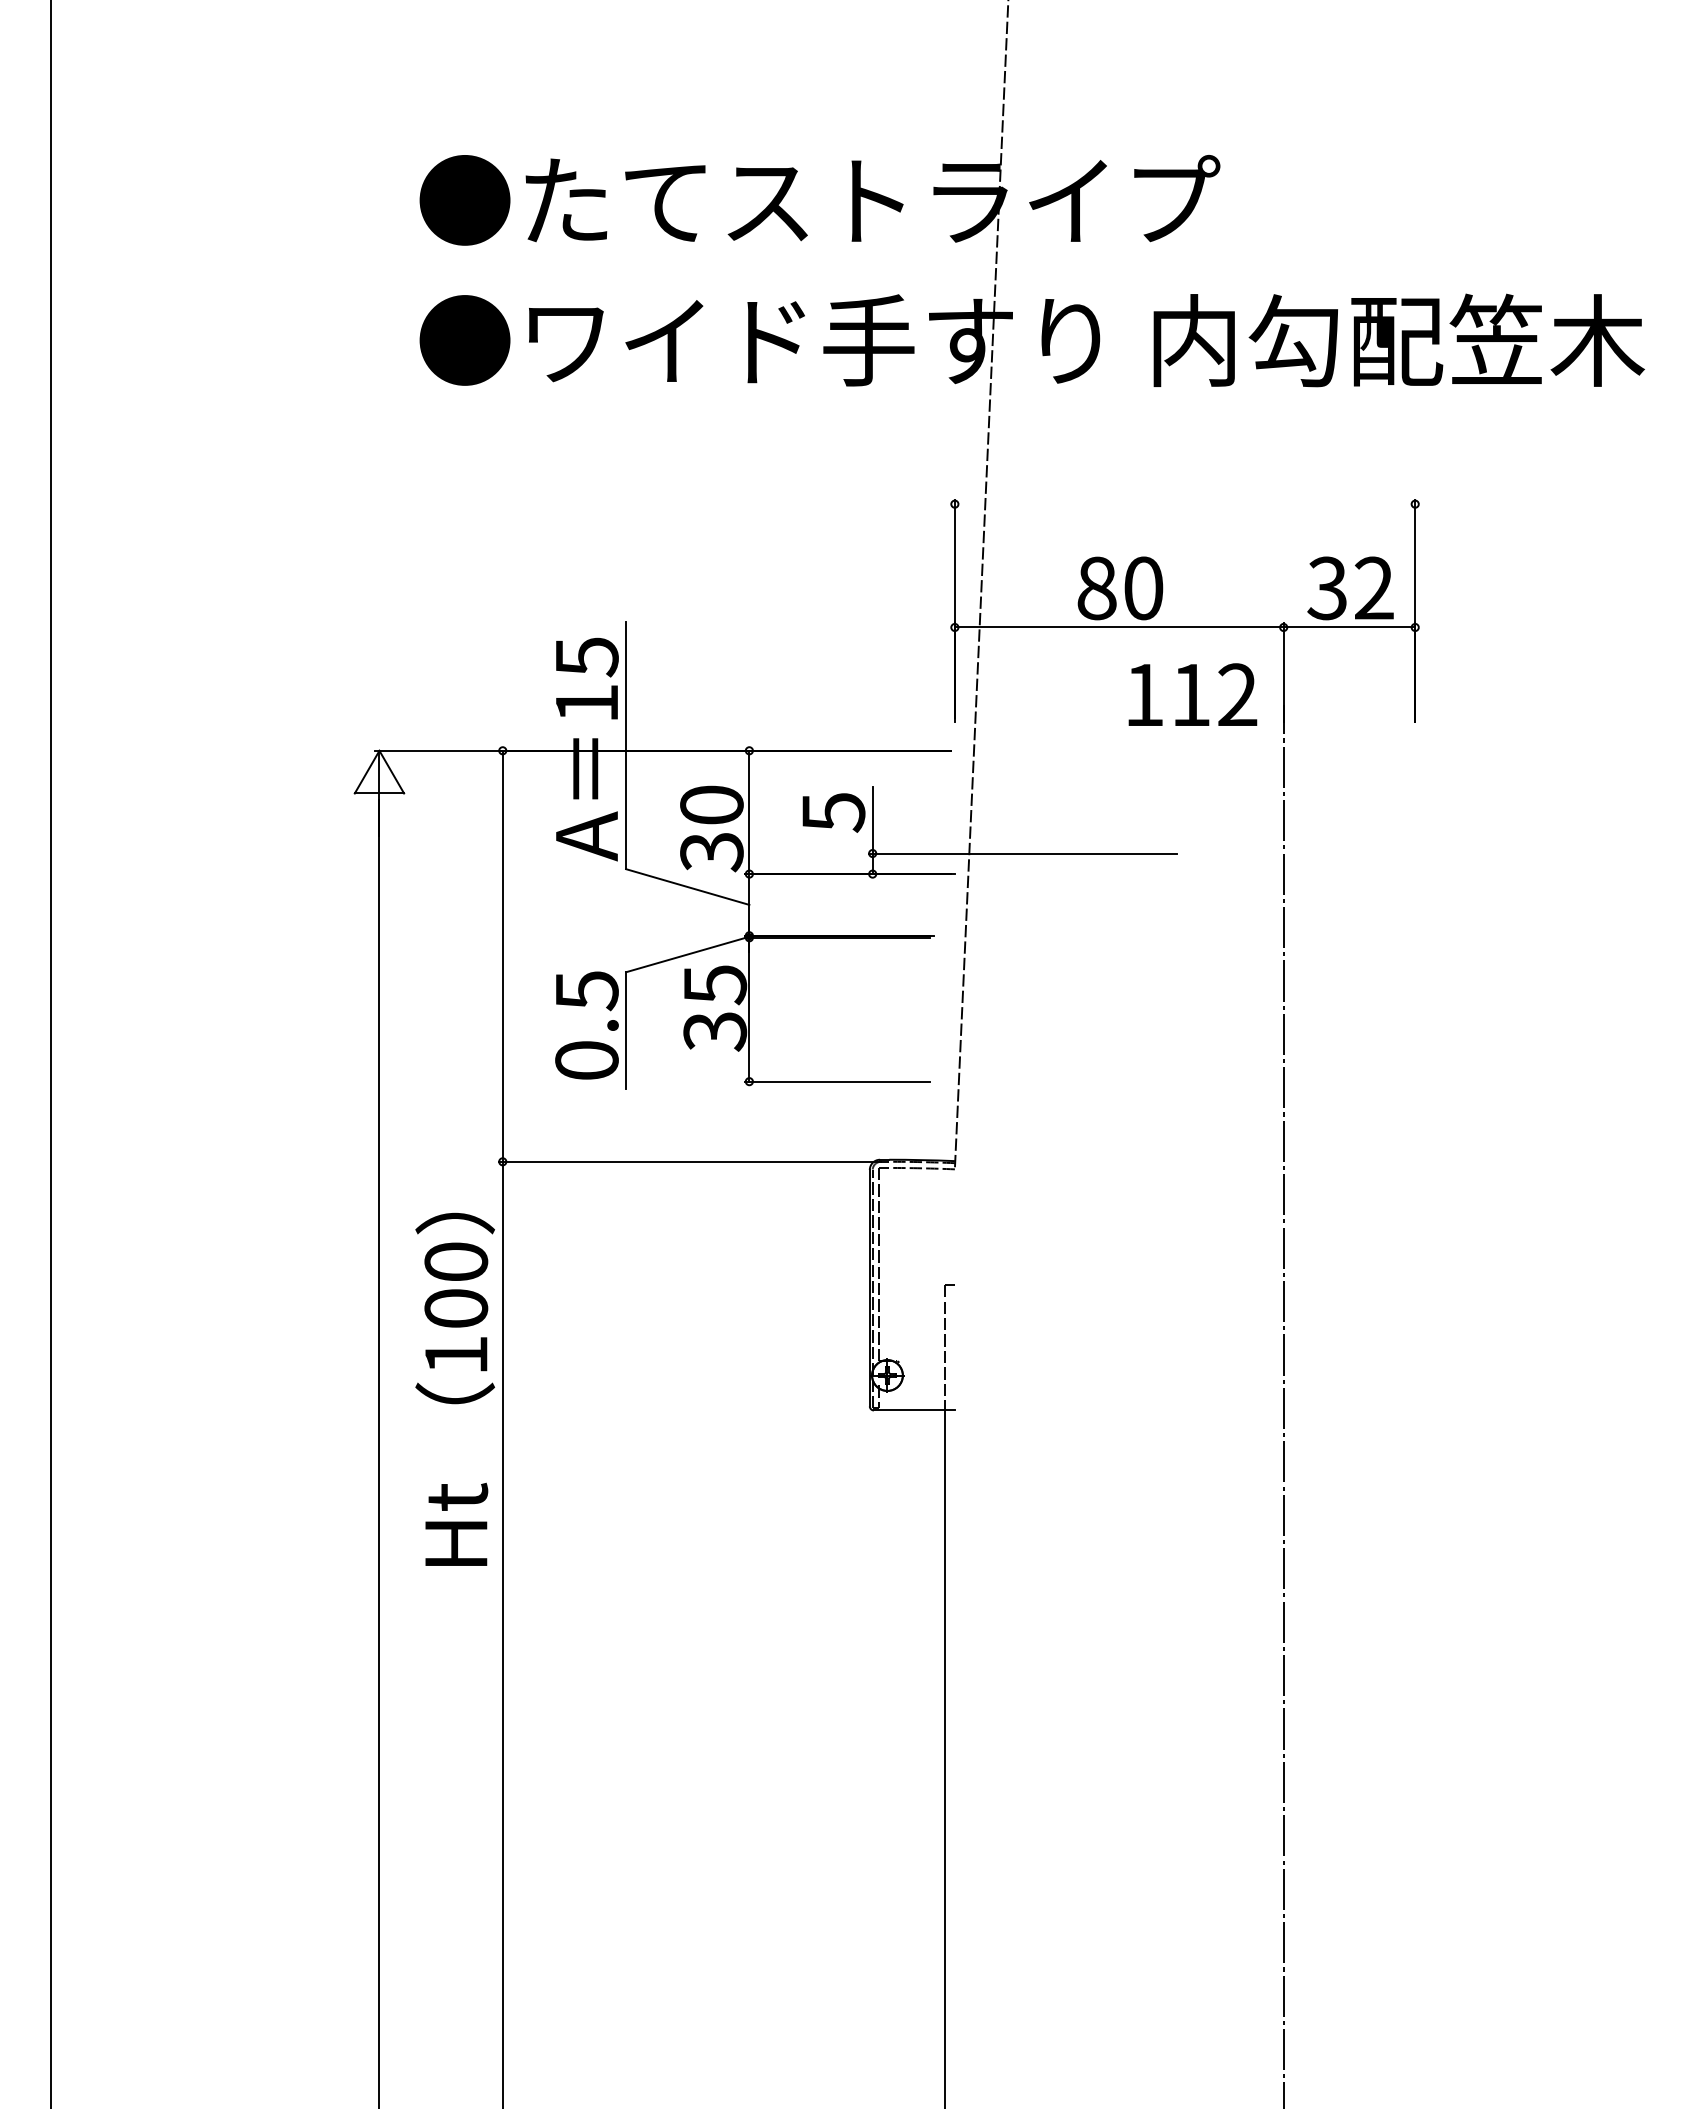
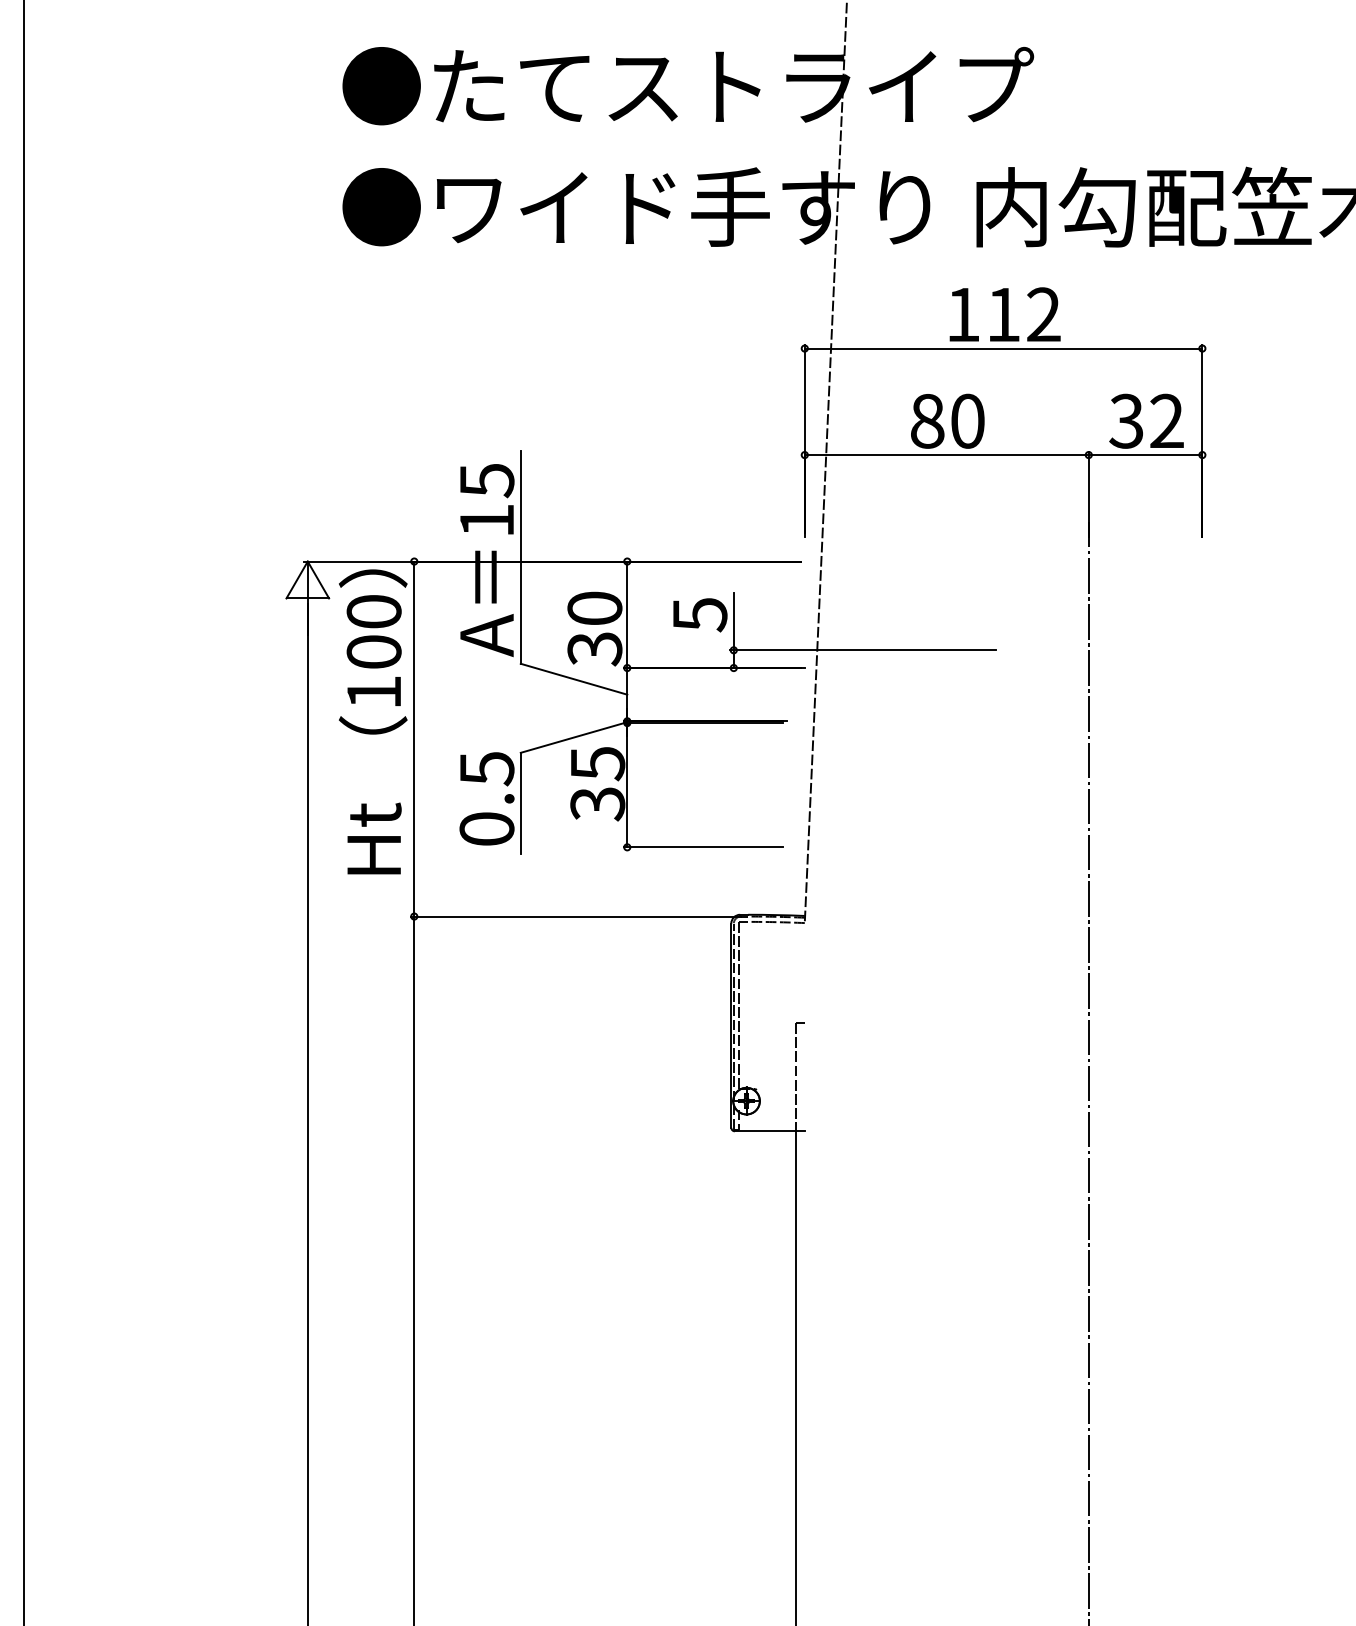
line: (1184, 504) -> (1003, 348), added
text: (1192, 694) -> (1004, 314), moved
text: (454, 1388) -> (372, 721), moved

